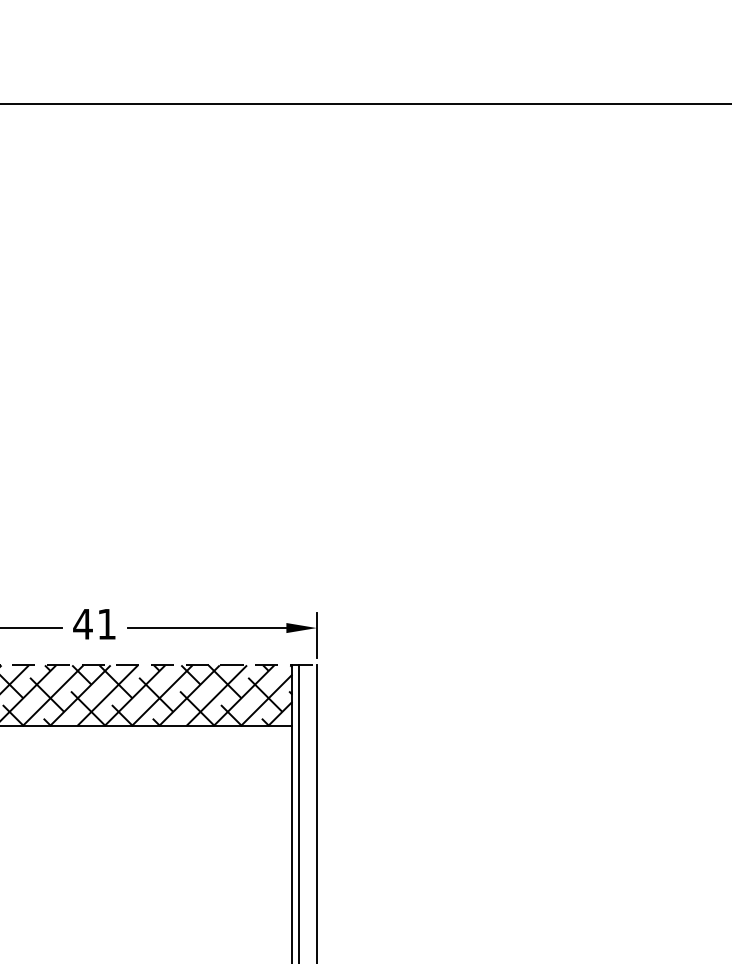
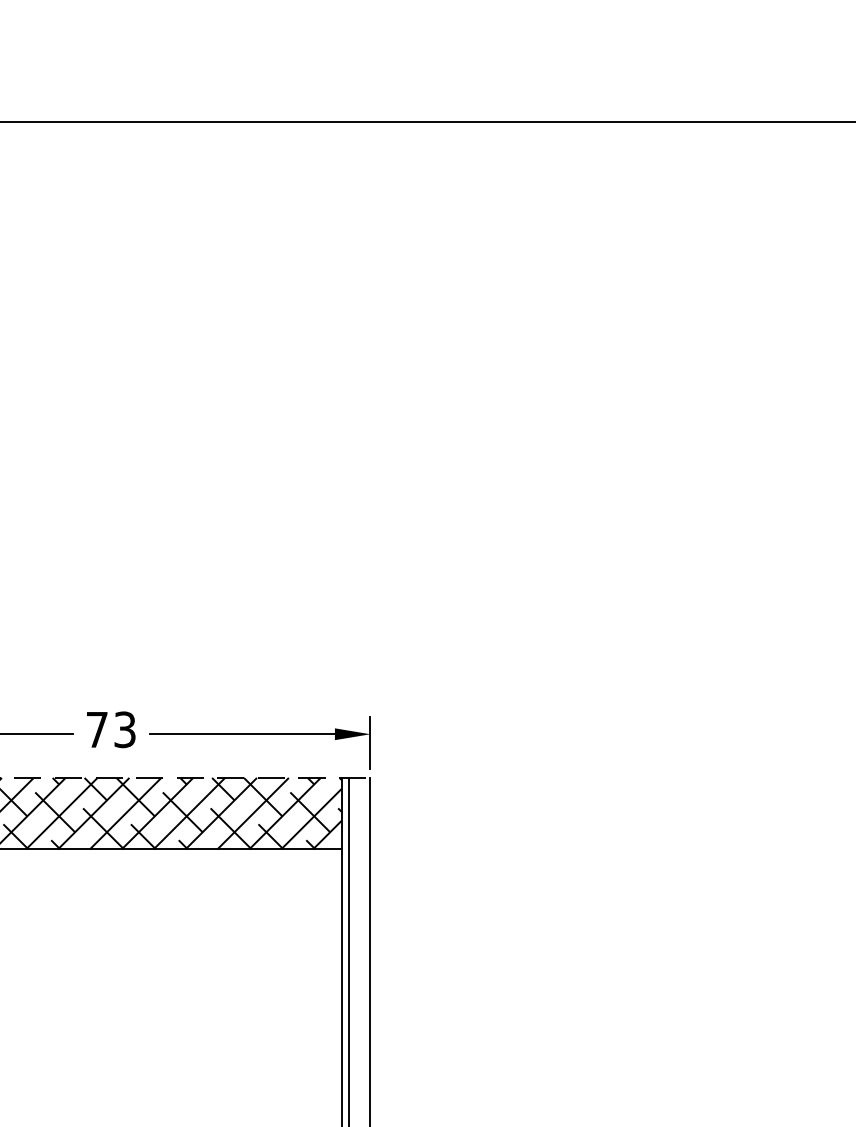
text: (94, 623) -> (110, 728), 41 -> 73

